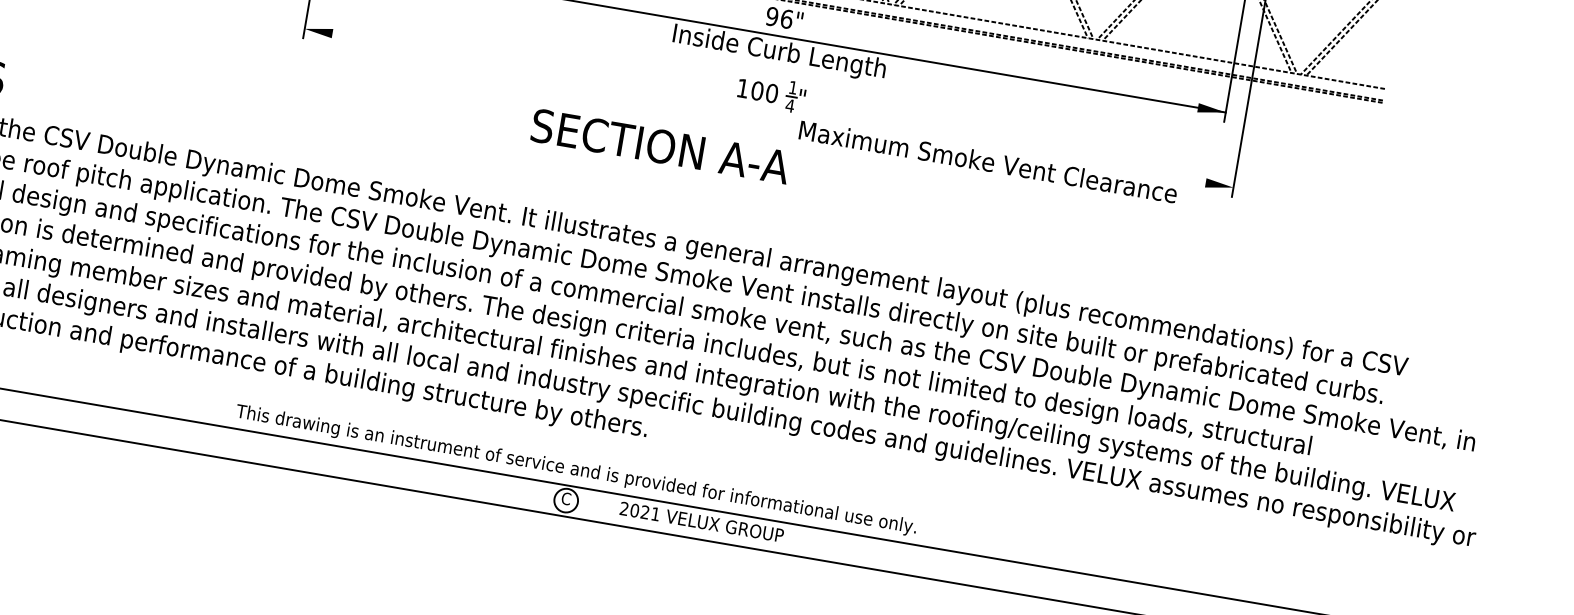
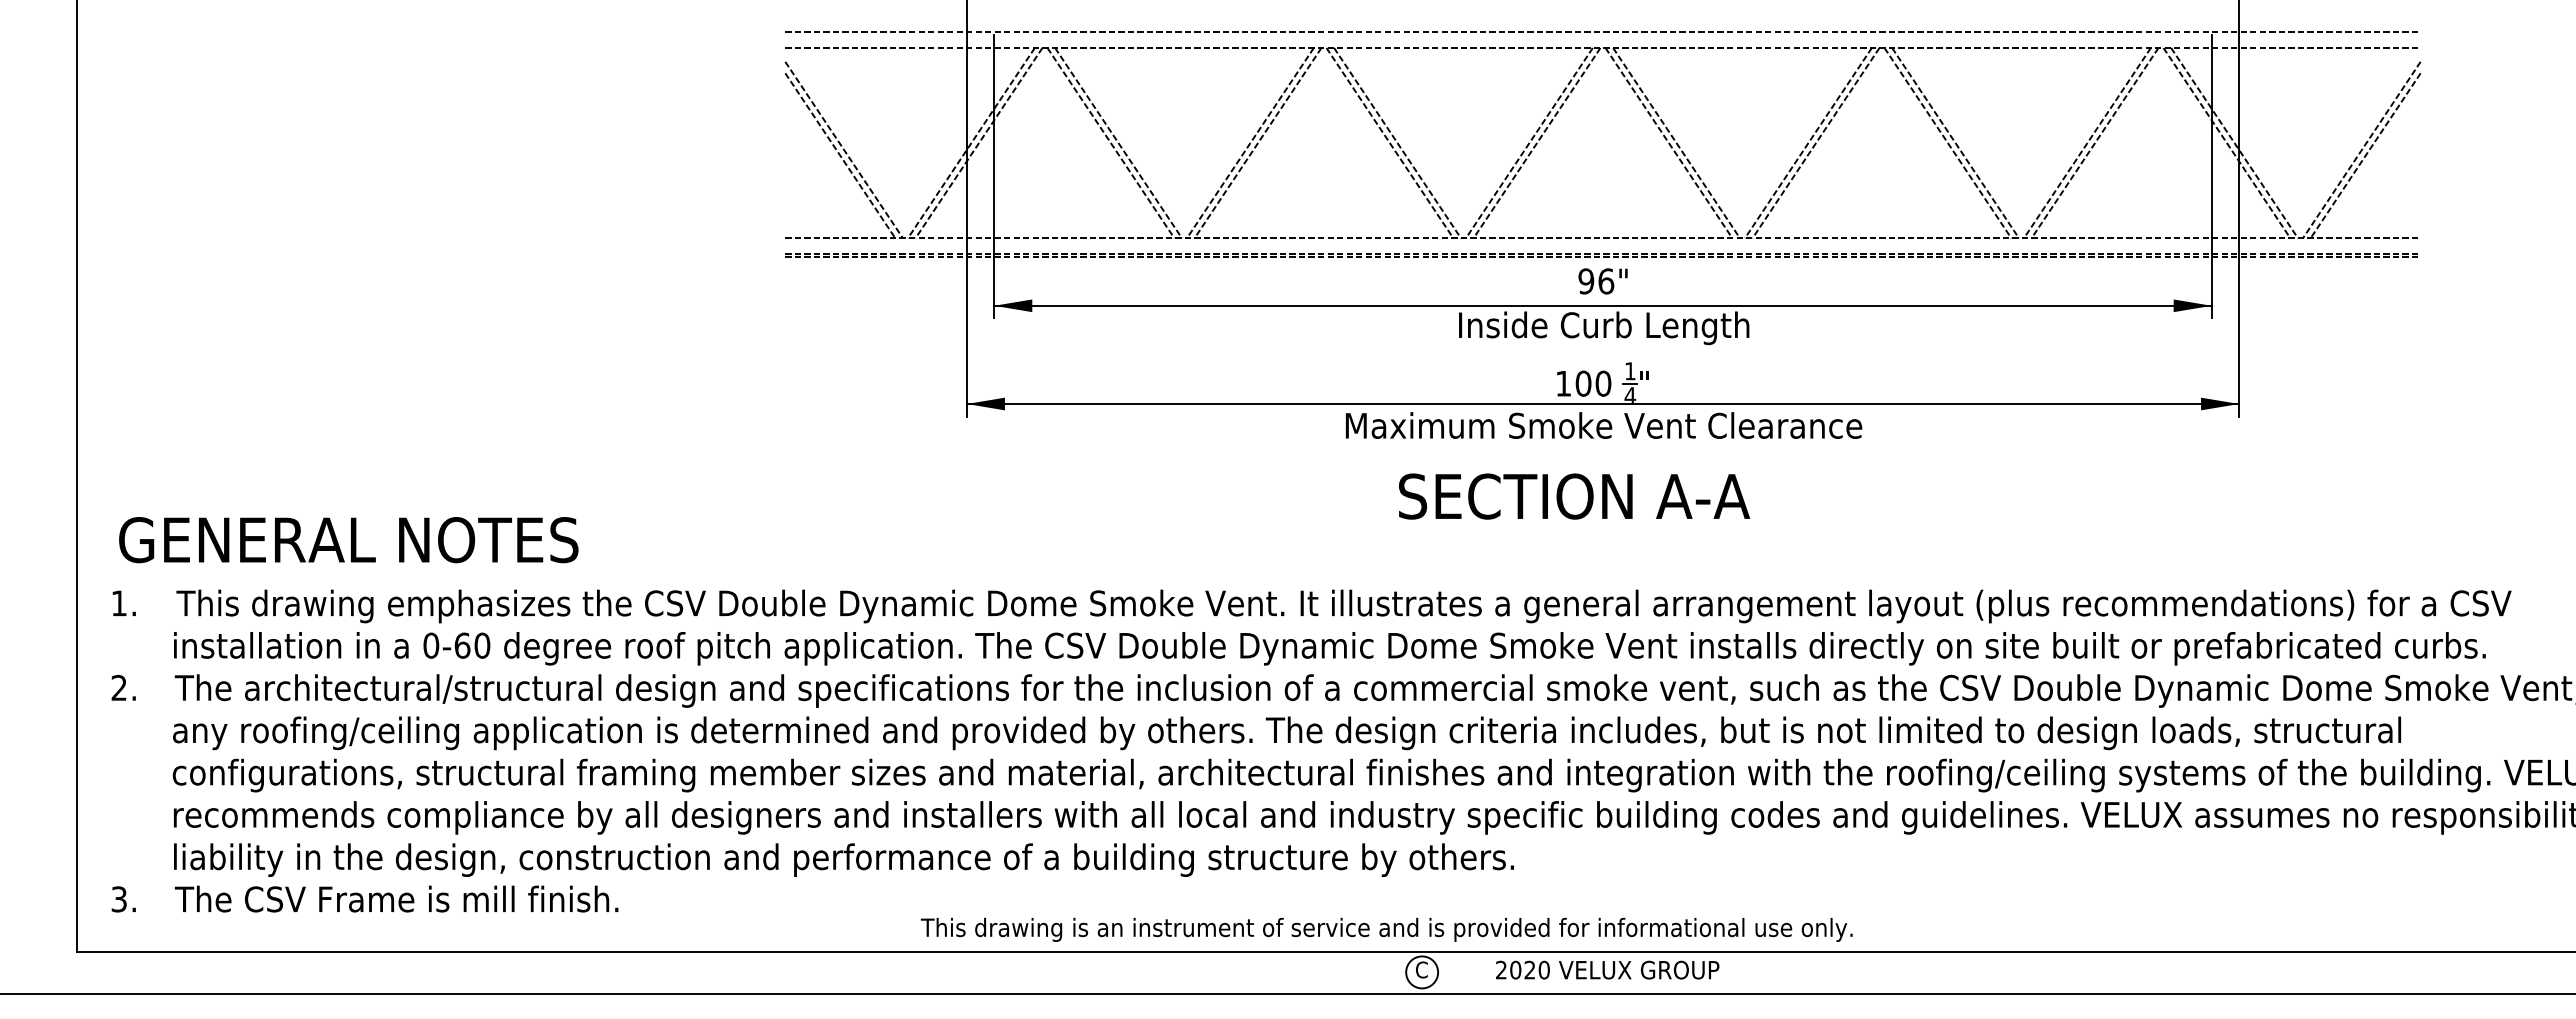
line: (768, 108) -> (1602, 404), added
text: (660, 146) -> (1574, 496), moved
text: (988, 161) -> (1604, 425), moved
text: (576, 470) -> (1386, 929), moved
text: (655, 513) -> (1543, 969), 2021 -> 2020

